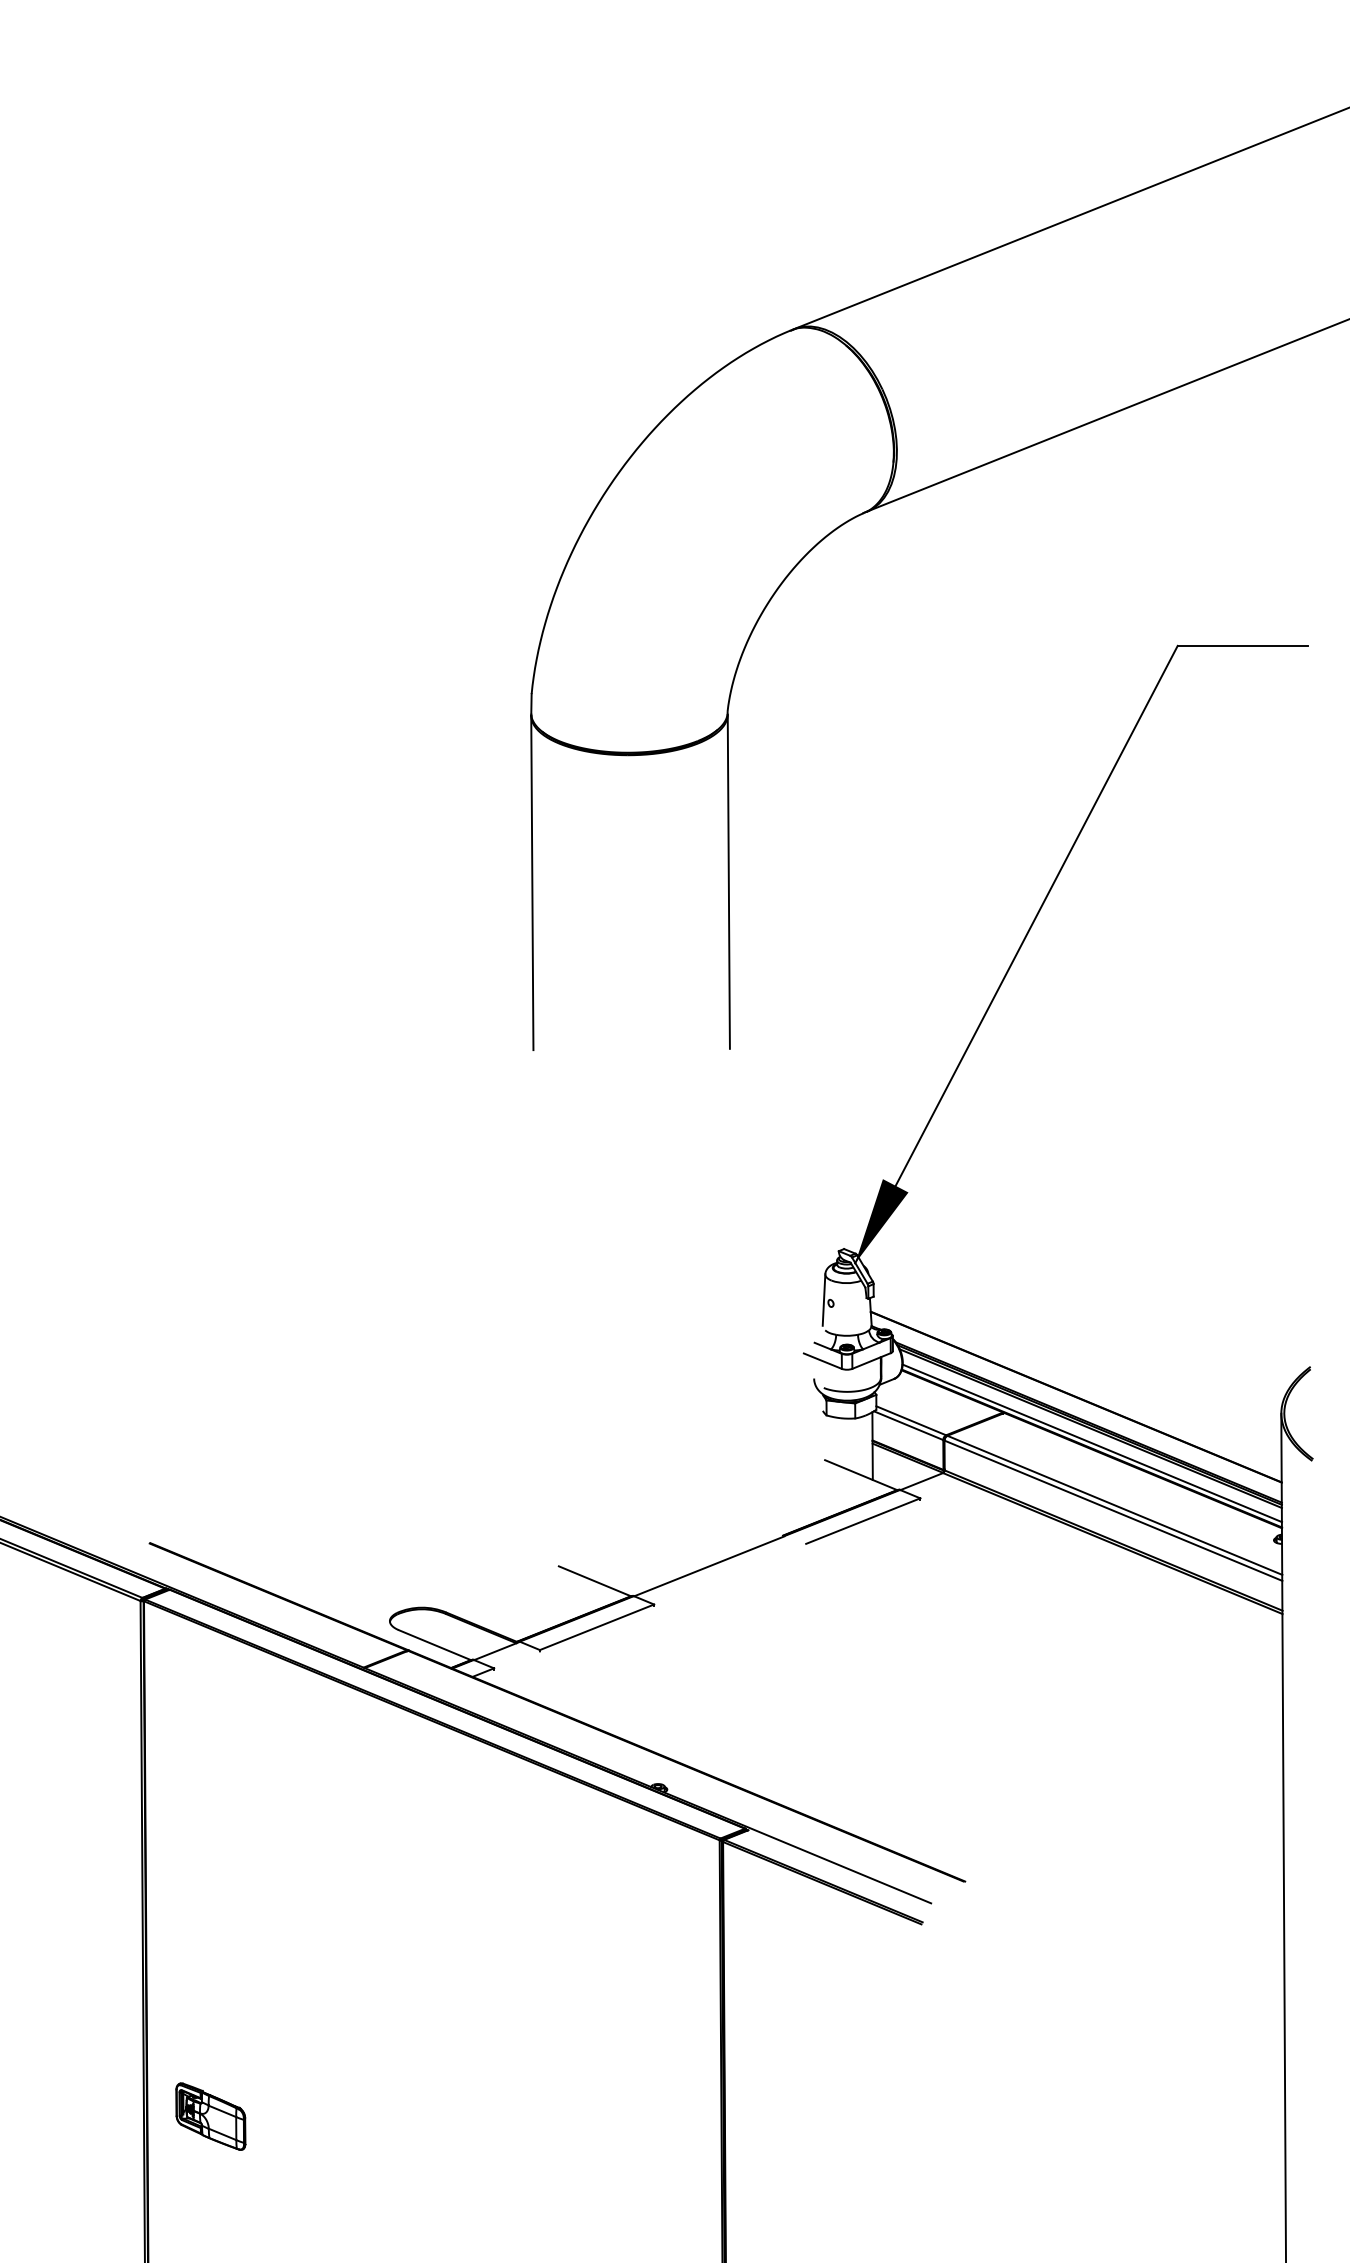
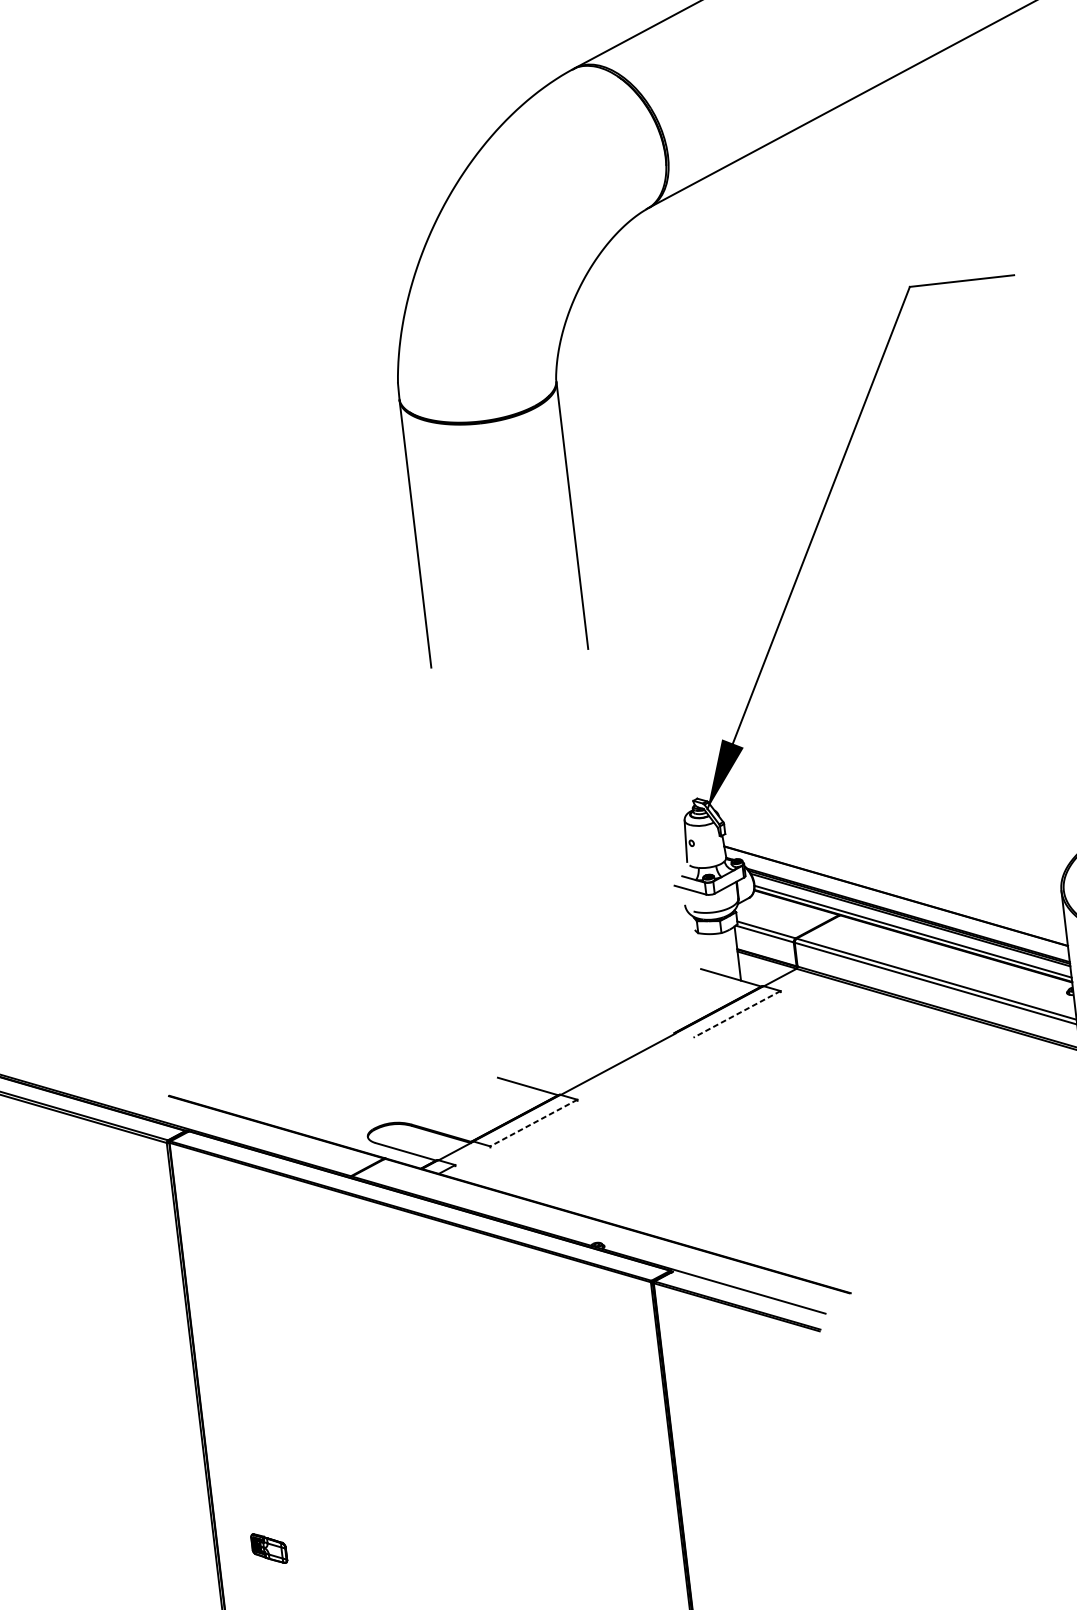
line: (862, 1521) -> (736, 1014), solid -> dashed
line: (596, 1627) -> (533, 1123), solid -> dashed
part: (210, 2116) -> (268, 1548), size x0.6

